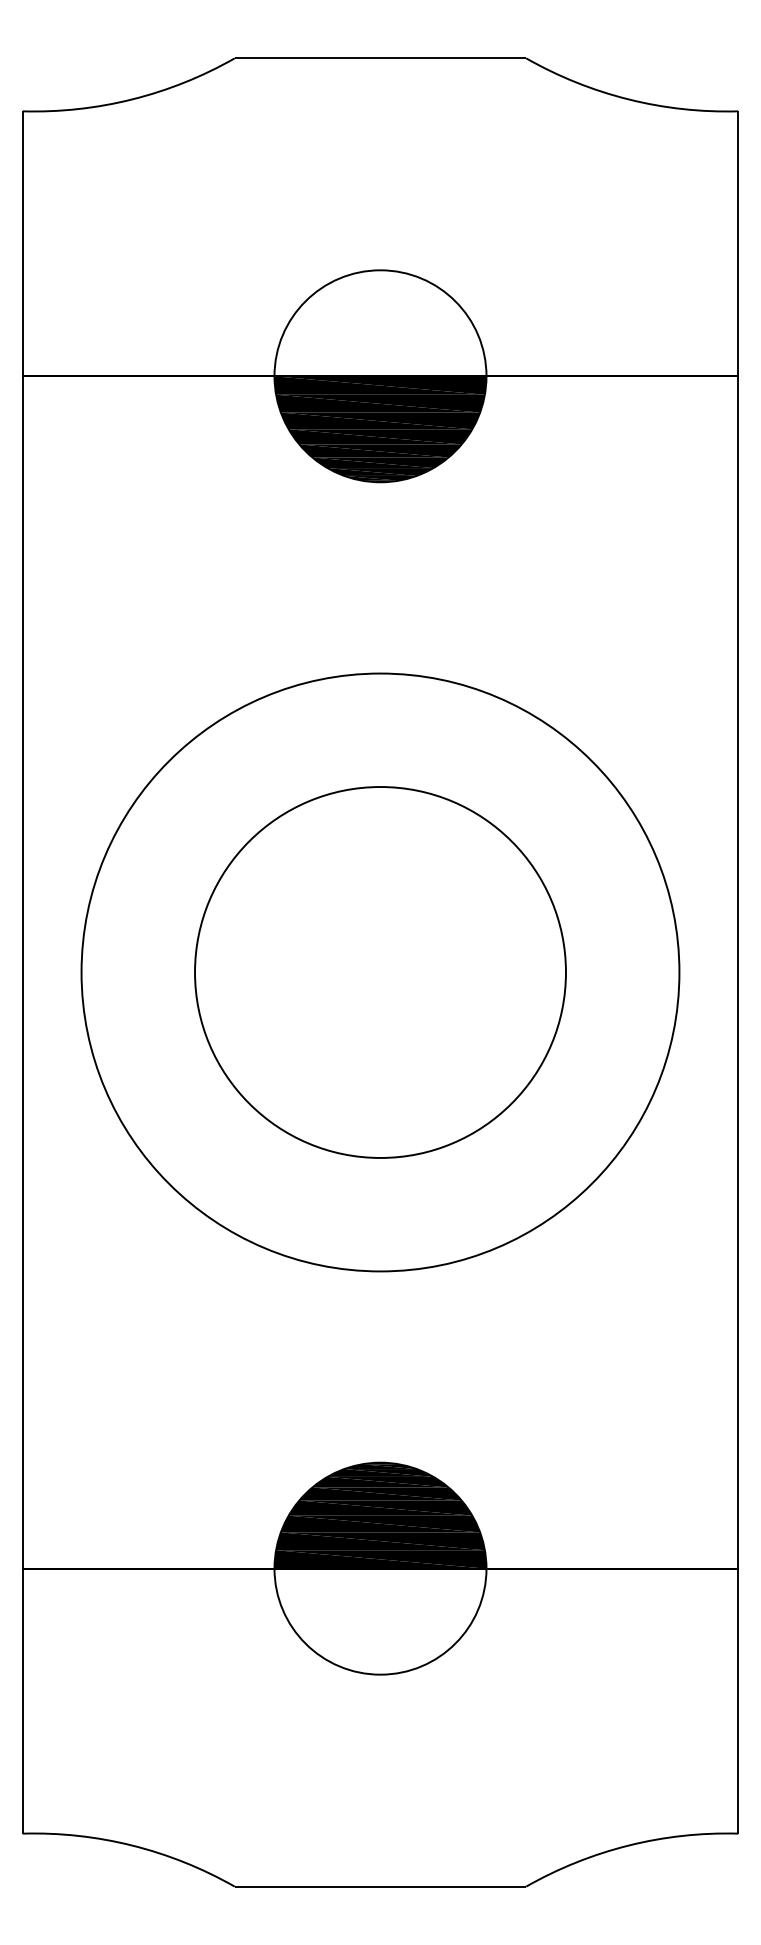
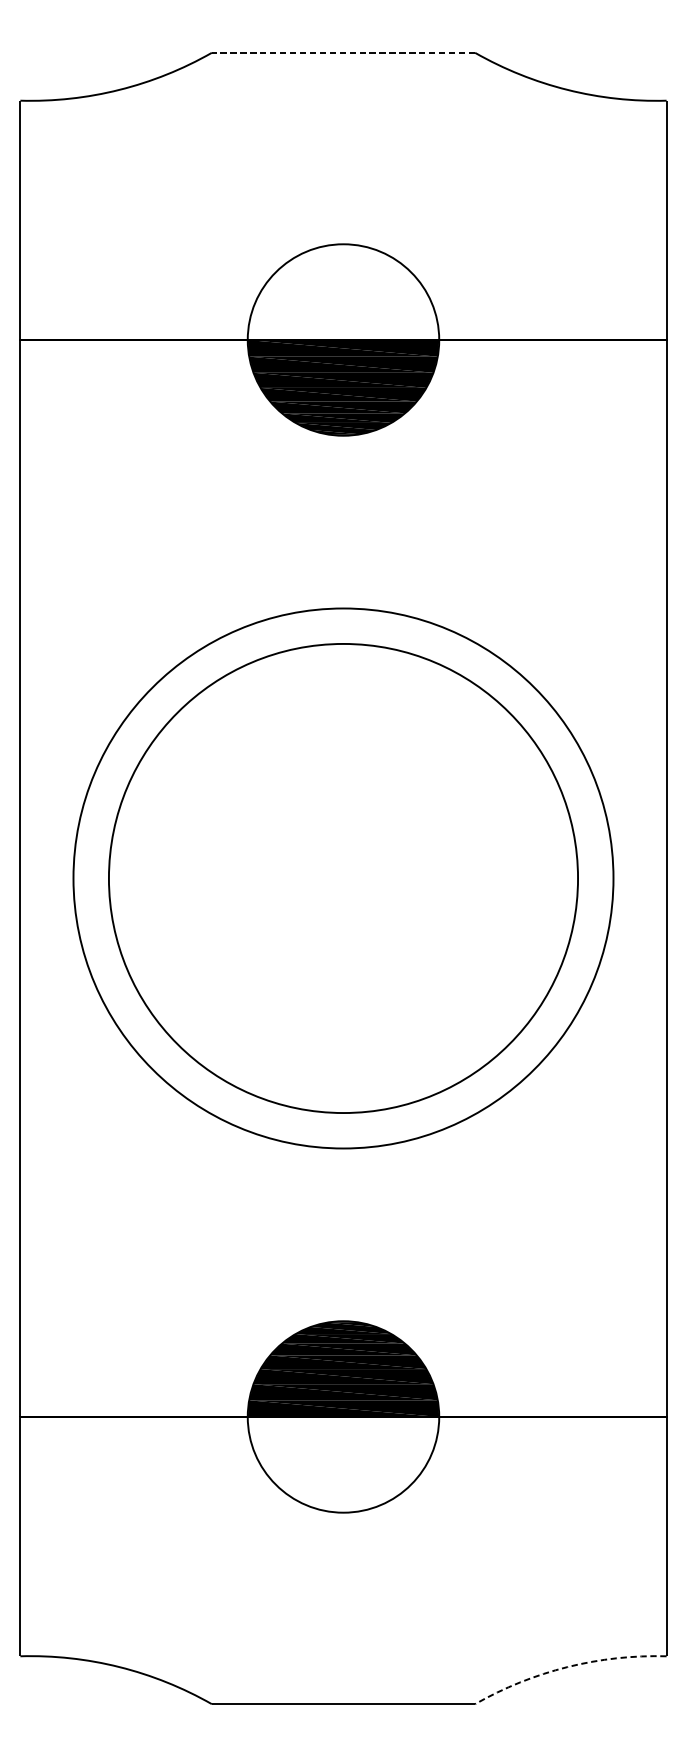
line: (380, 58) -> (343, 52), solid -> dashed
circle: (380, 972) -> (343, 878), size x1.4
arc: (628, 1845) -> (567, 1666), solid -> dashed

